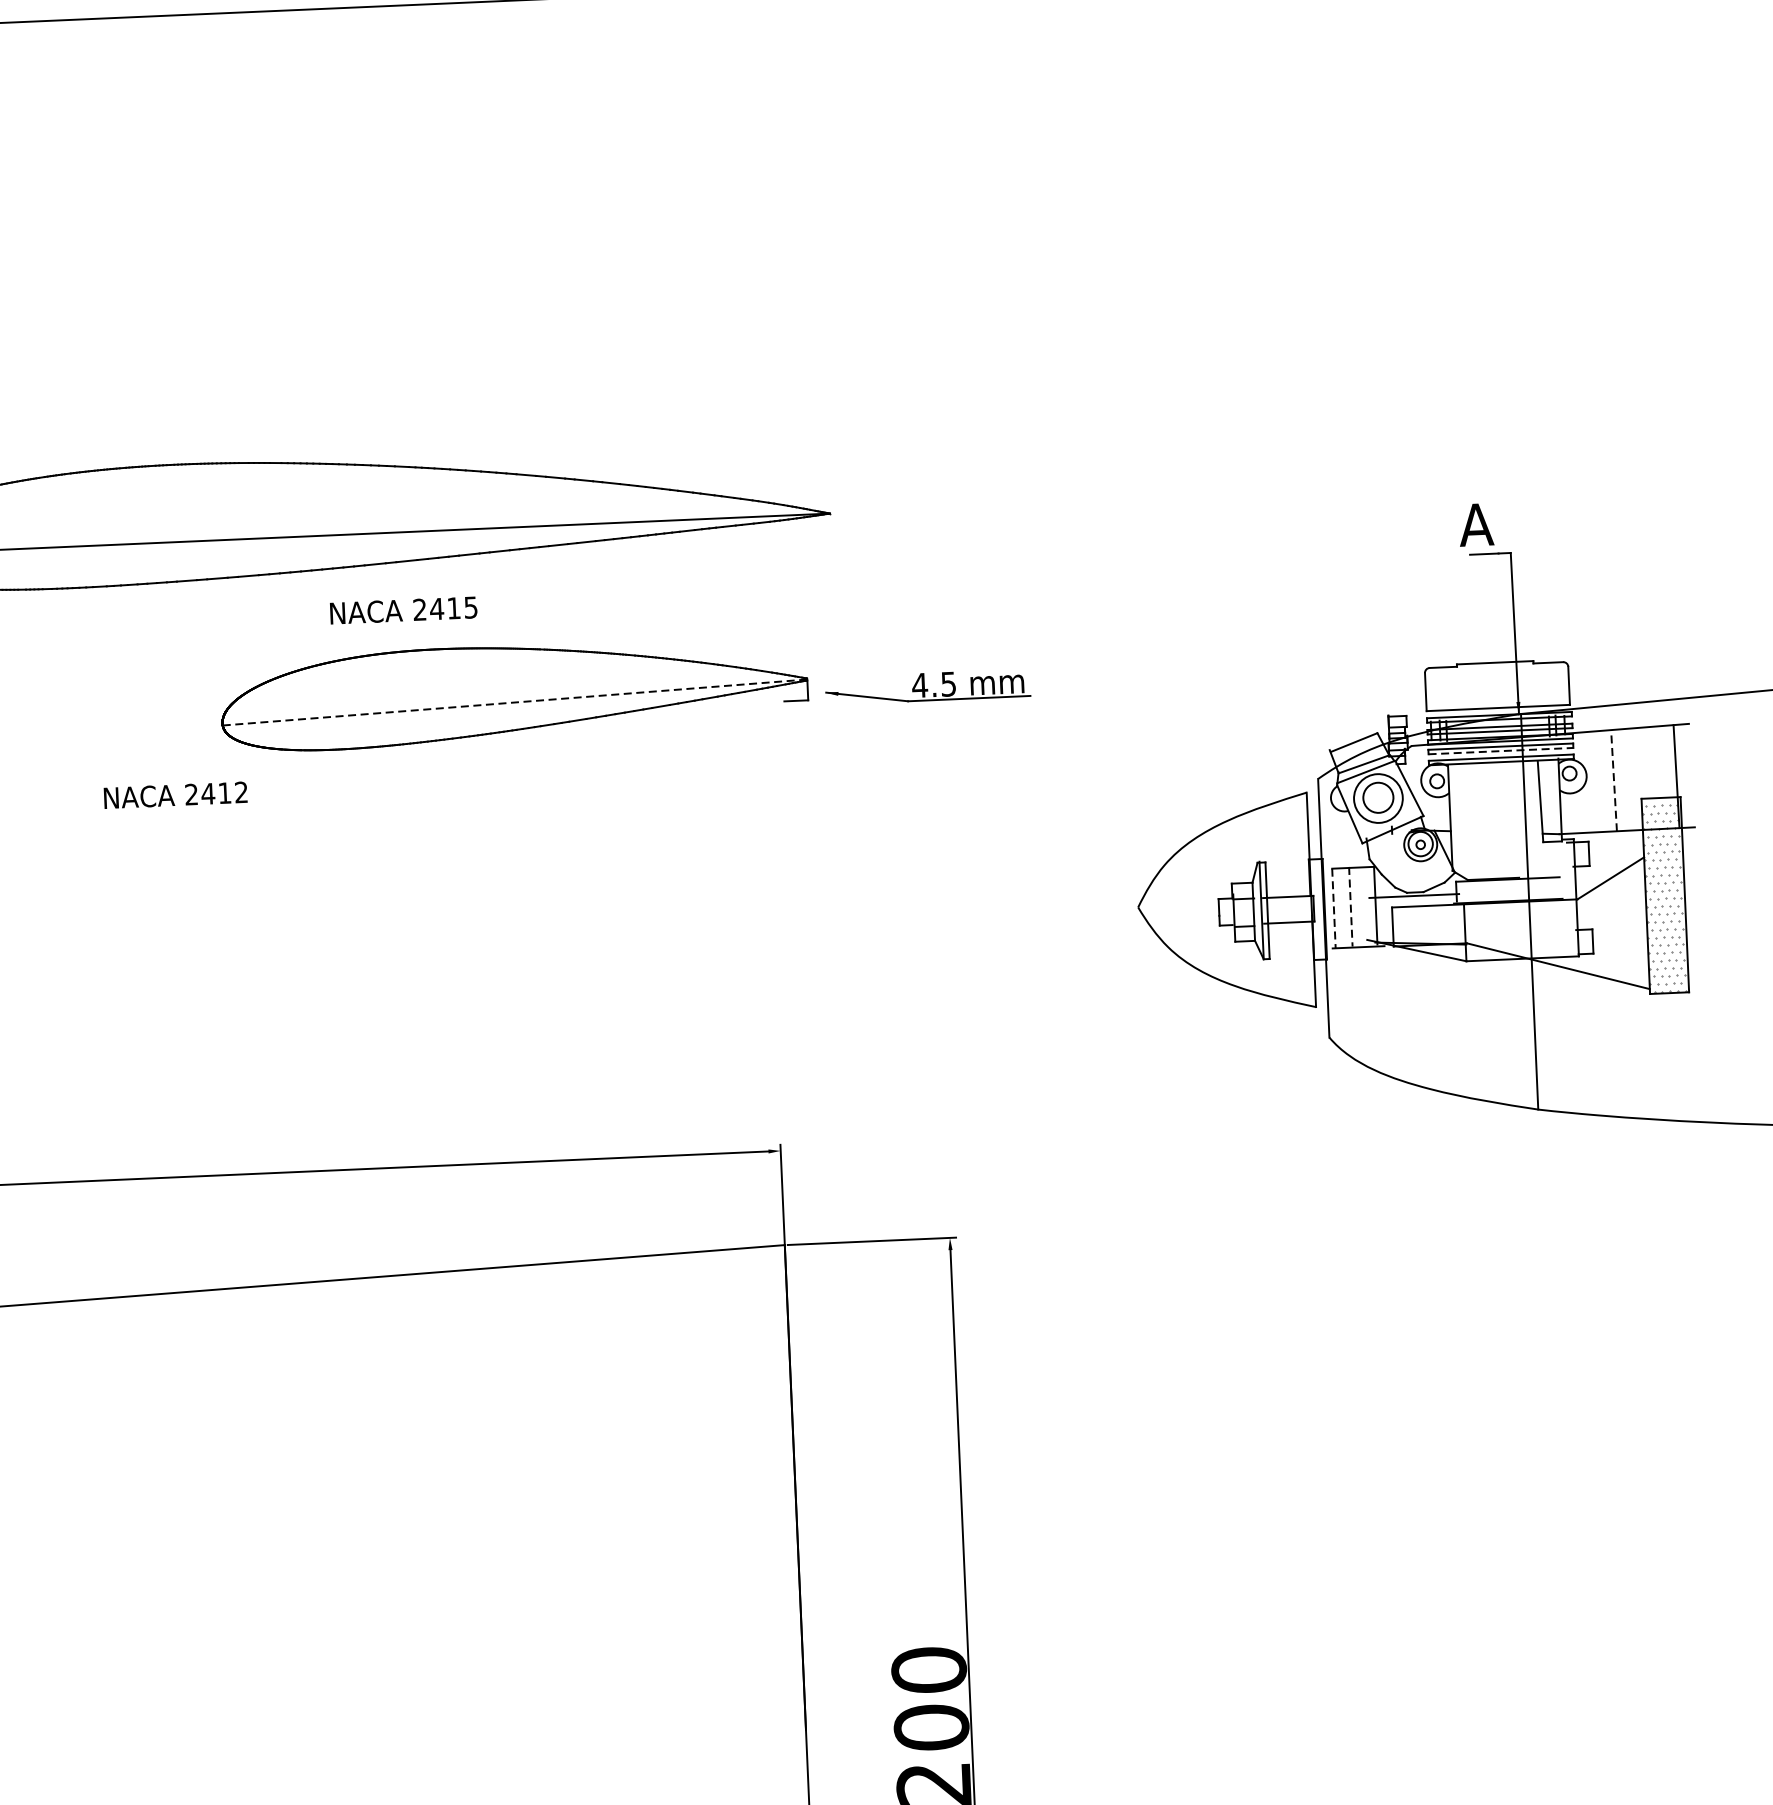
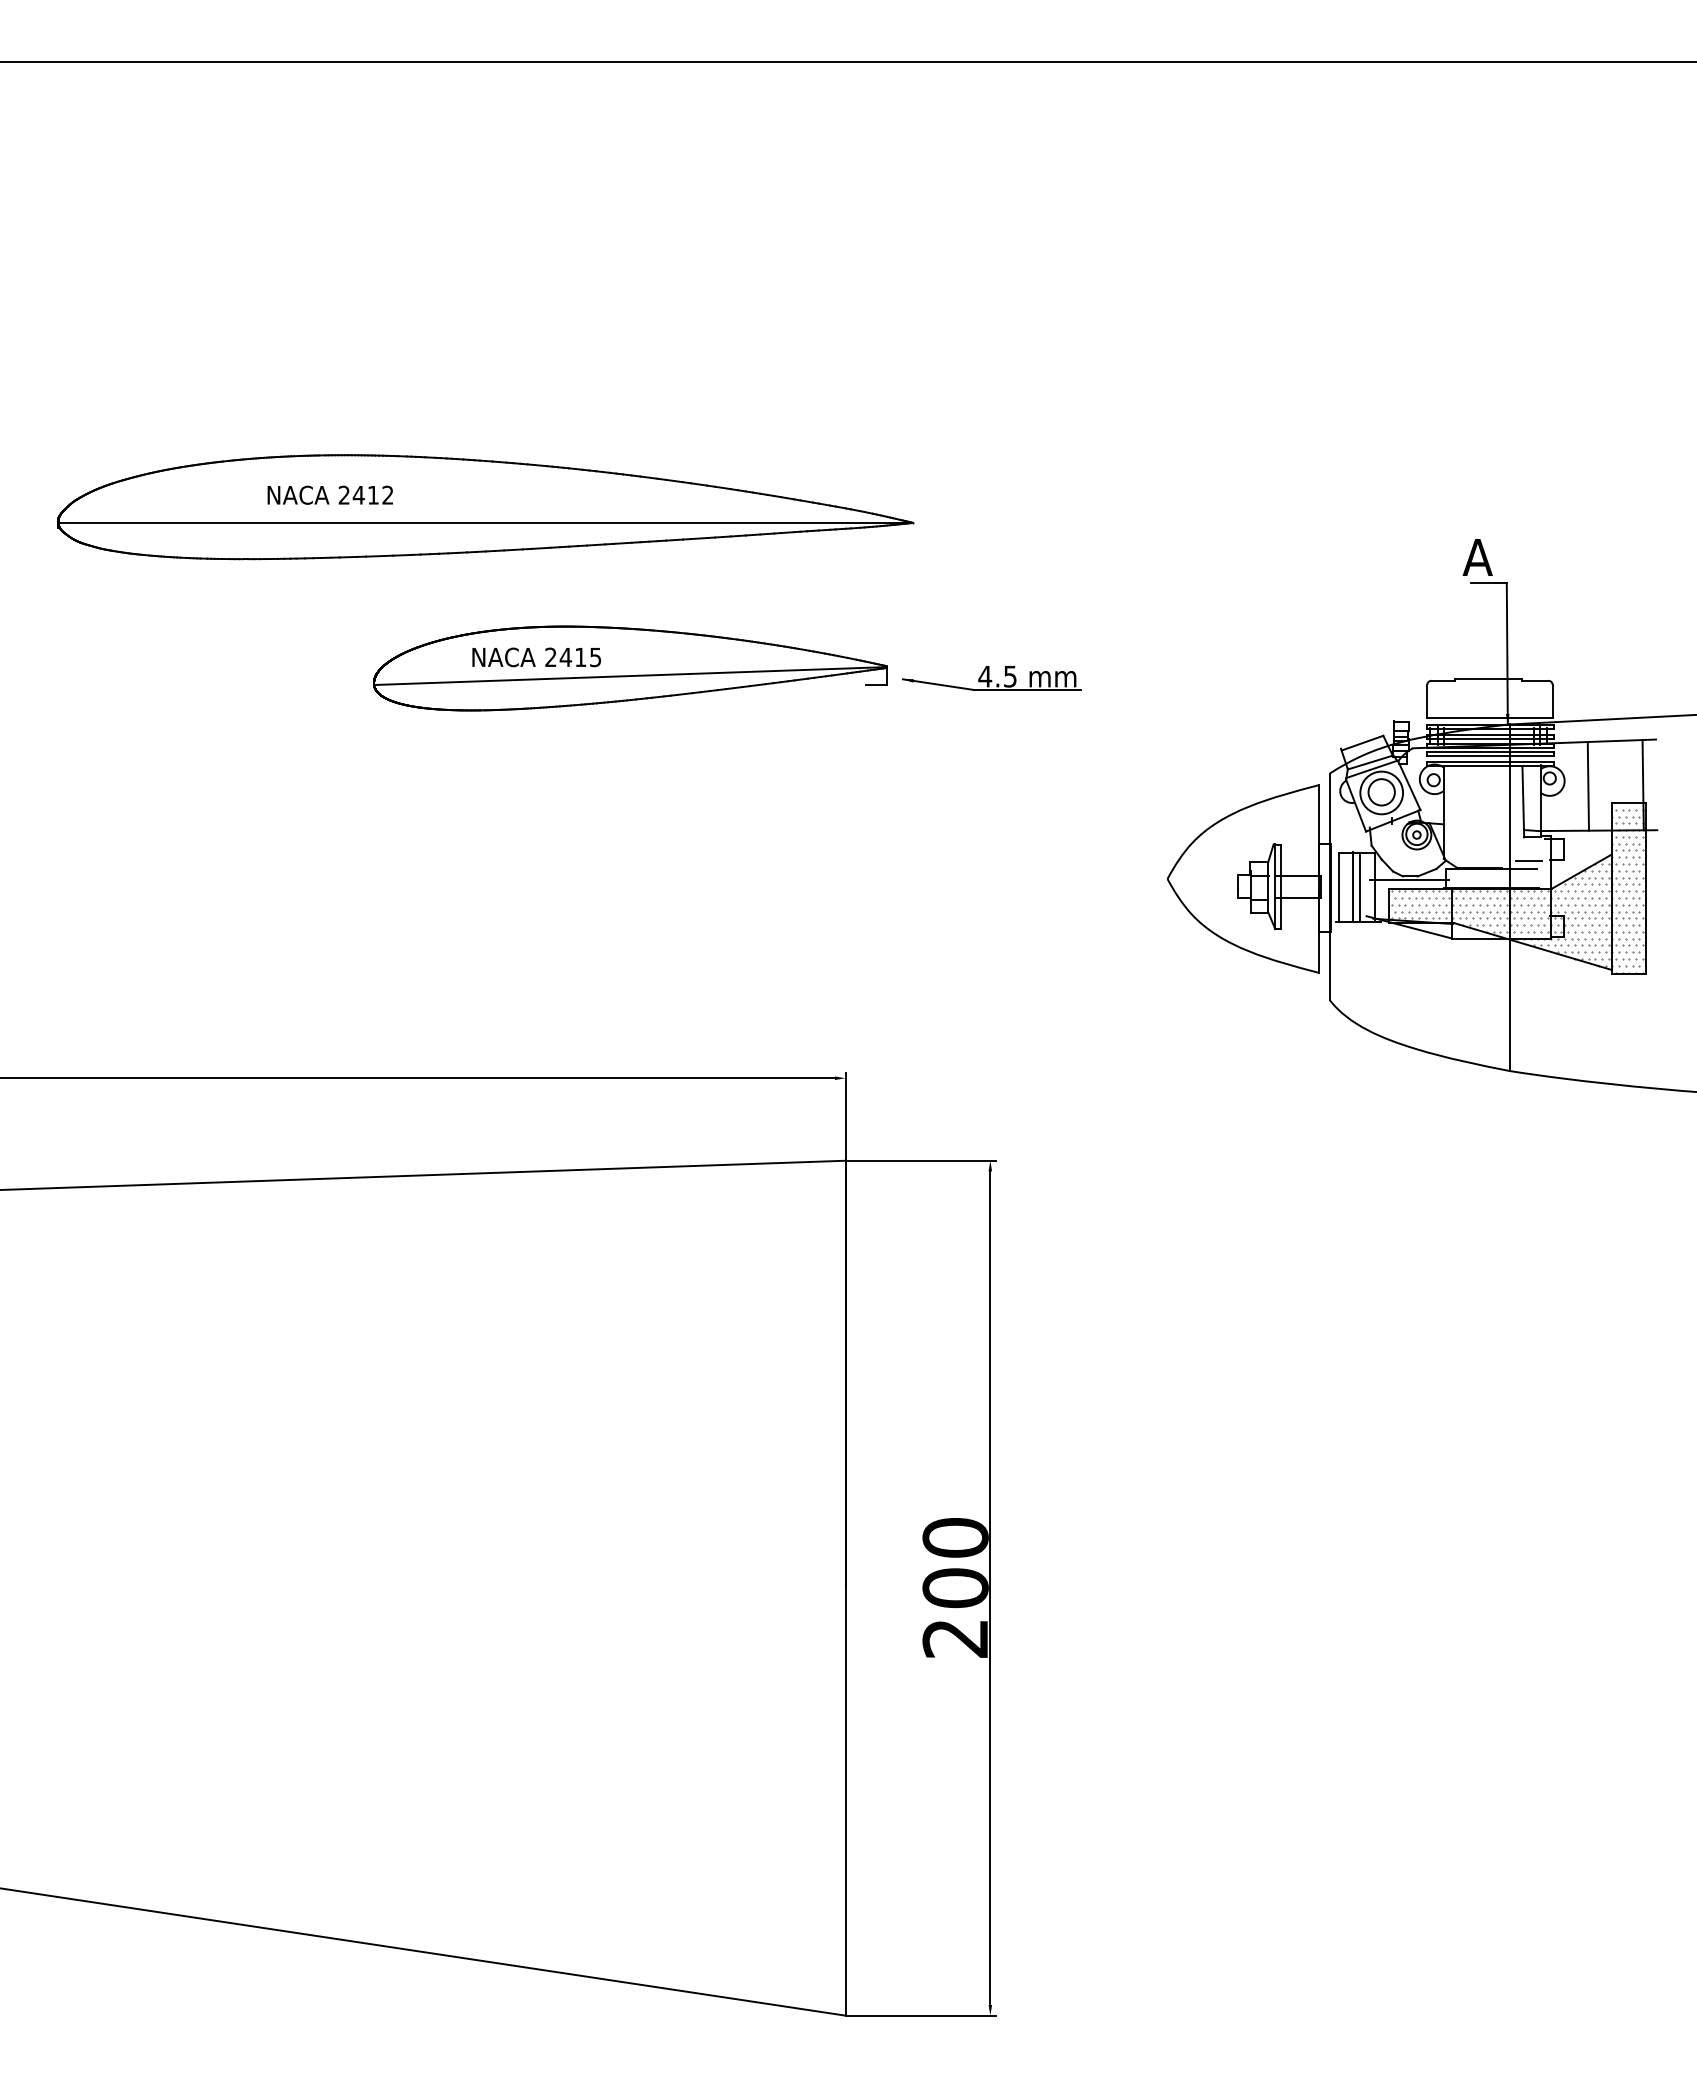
text: (403, 610) -> (536, 657), moved
line: (515, 703) -> (630, 676), dashed -> solid
line: (1501, 751) -> (1491, 756), dashed -> solid
line: (1614, 779) -> (1588, 785), dashed -> solid
text: (174, 794) -> (329, 494), moved
line: (1549, 868) -> (1528, 860), added
line: (1350, 906) -> (1353, 886), dashed -> solid
line: (1358, 906) -> (1360, 886), added
line: (1333, 908) -> (1338, 887), dashed -> solid
hatch: (1518, 931) -> (1499, 914), added

